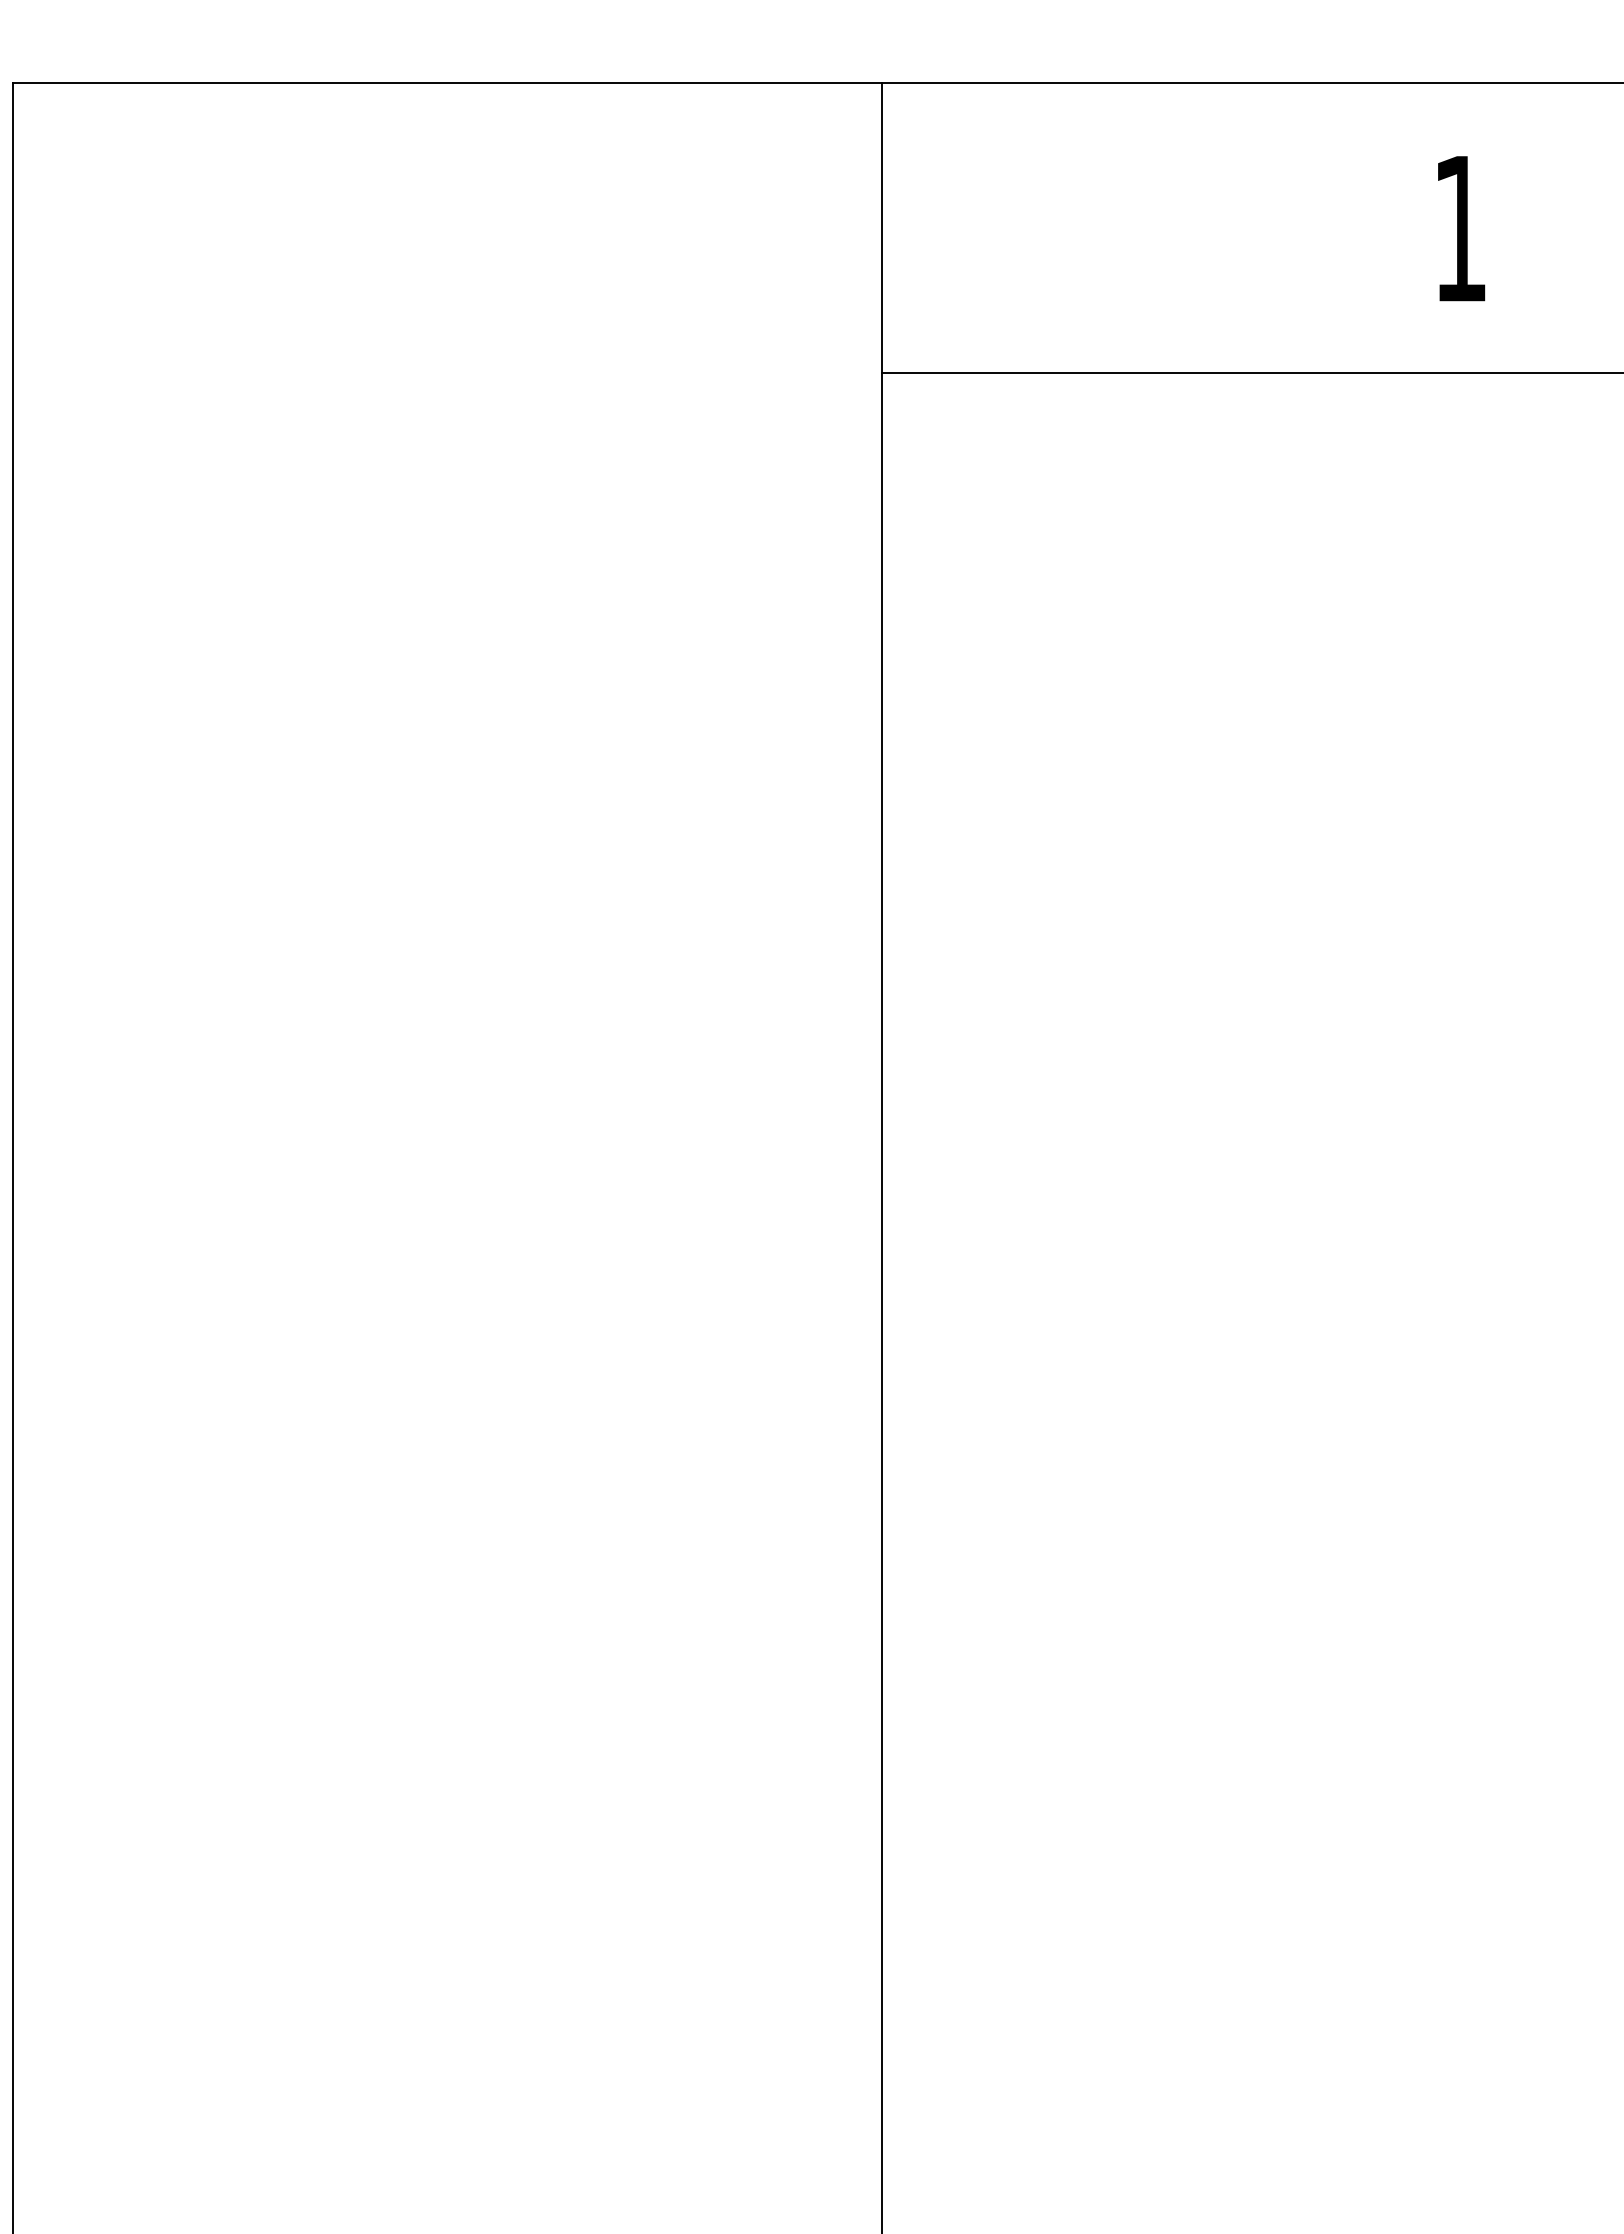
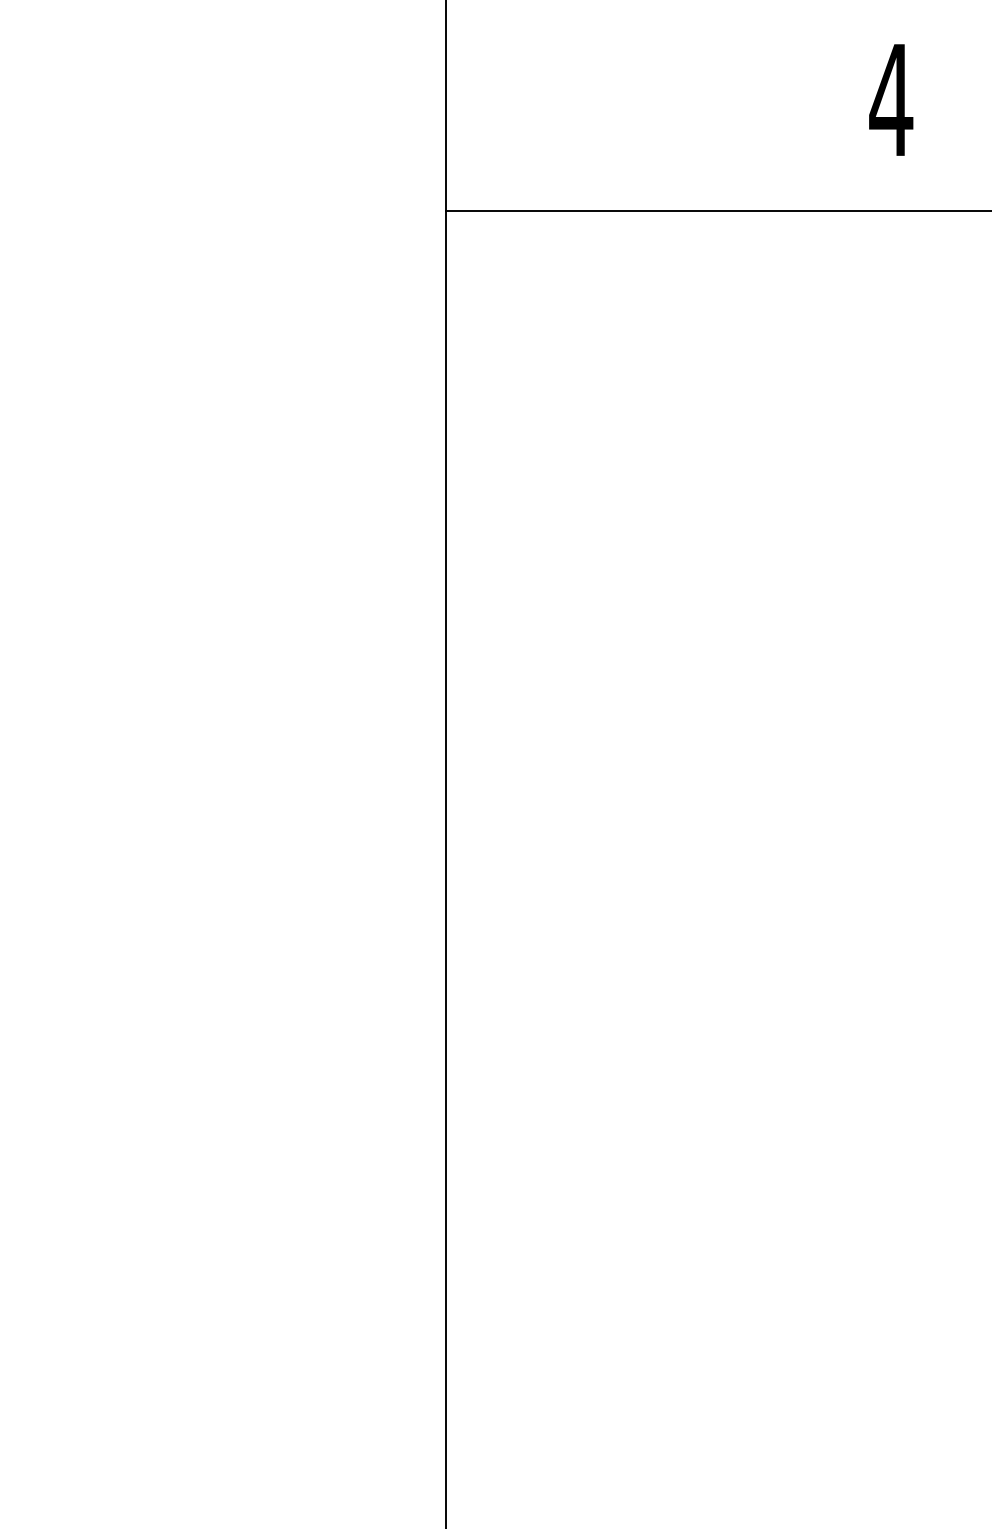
text: (1459, 228) -> (890, 99), 1 -> 4

